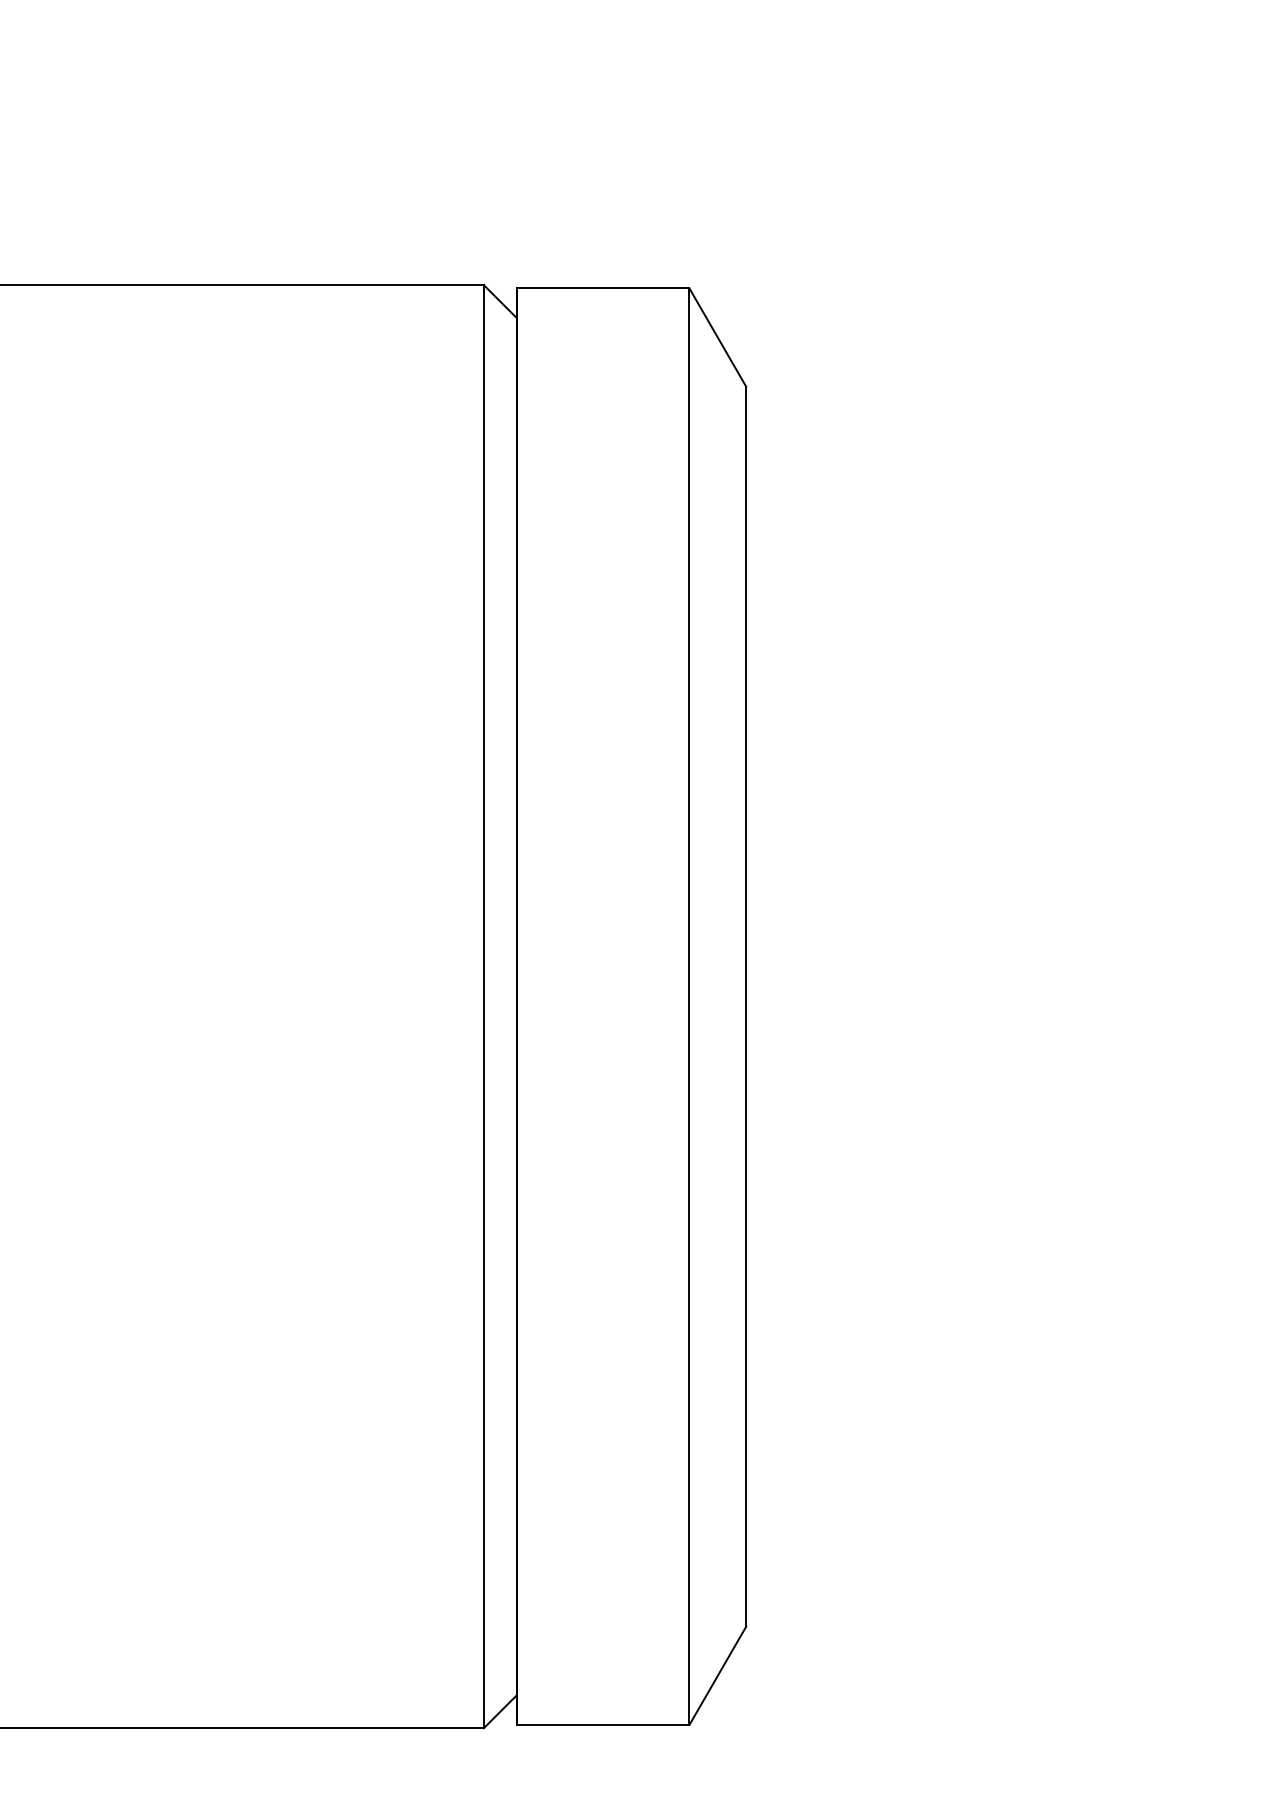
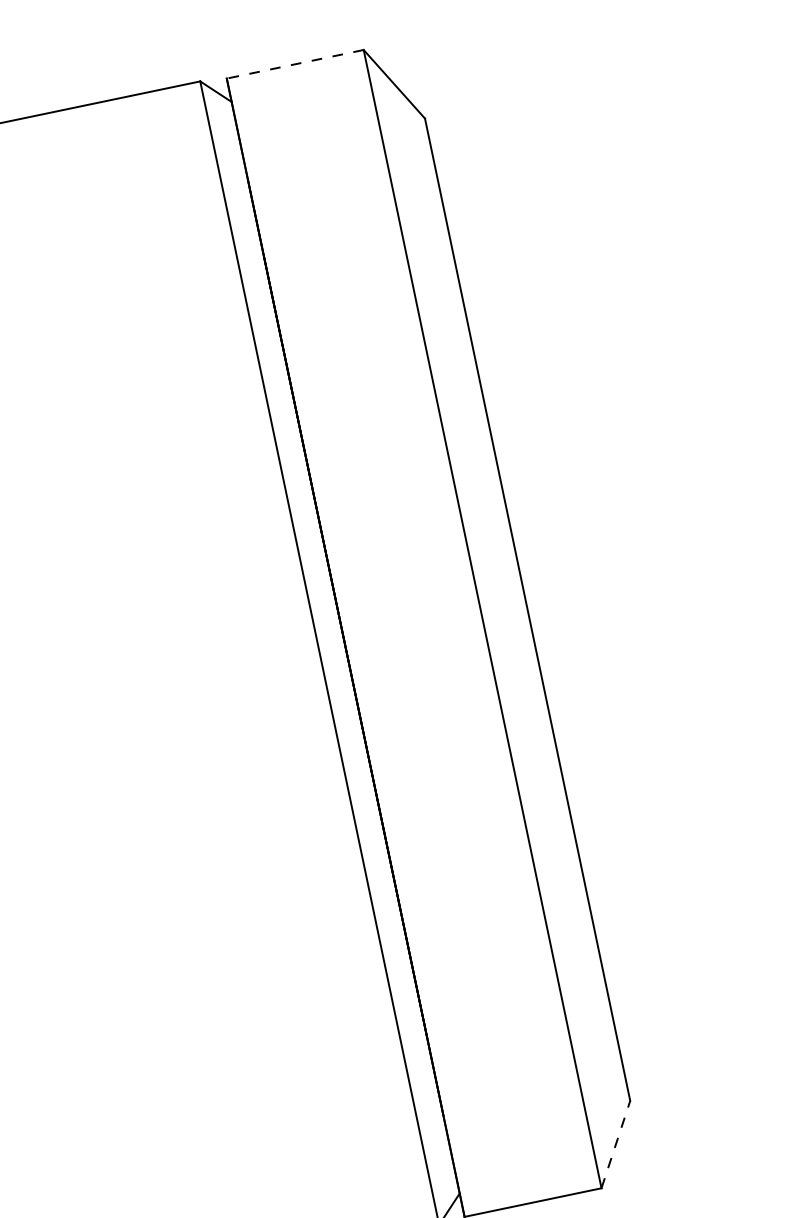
line: (602, 288) -> (294, 64), solid -> dashed
line: (717, 1675) -> (615, 1144), solid -> dashed

